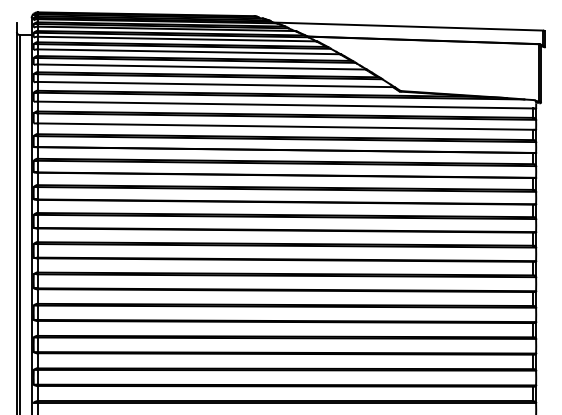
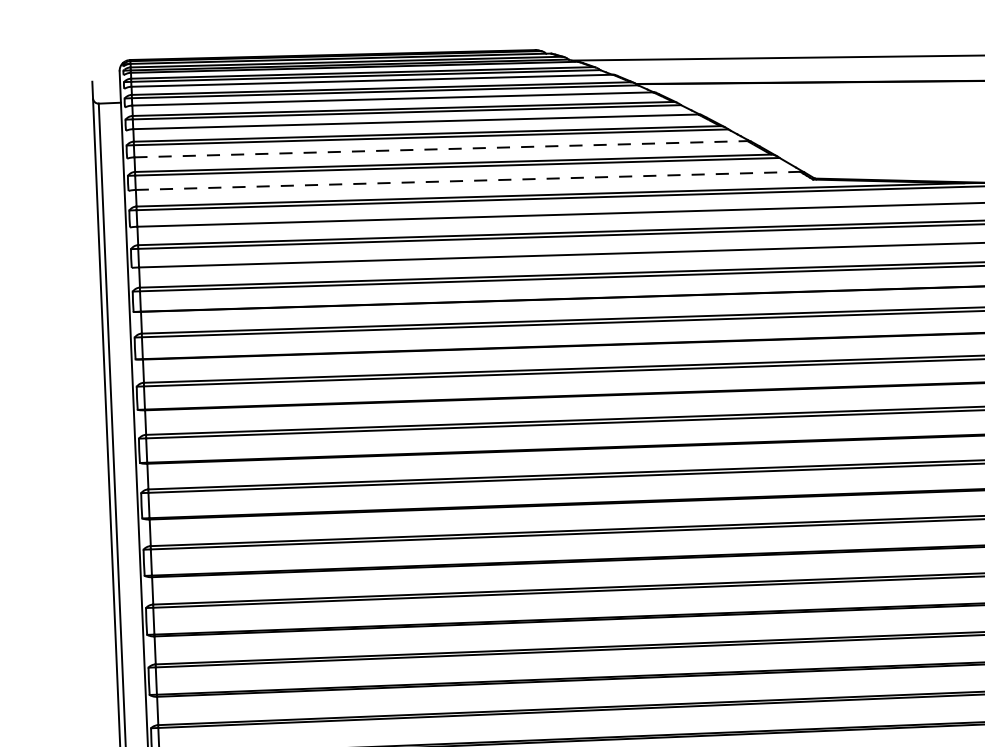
line: (201, 67) -> (440, 150), solid -> dashed
line: (215, 84) -> (468, 180), solid -> dashed

